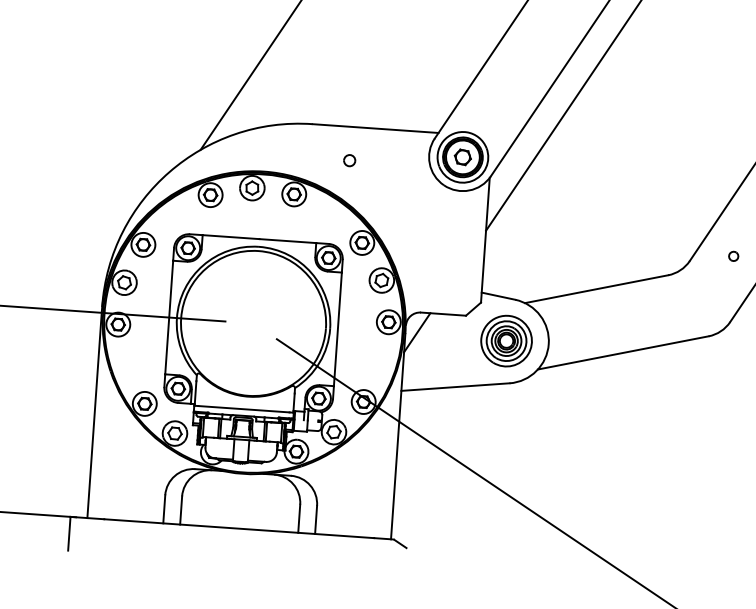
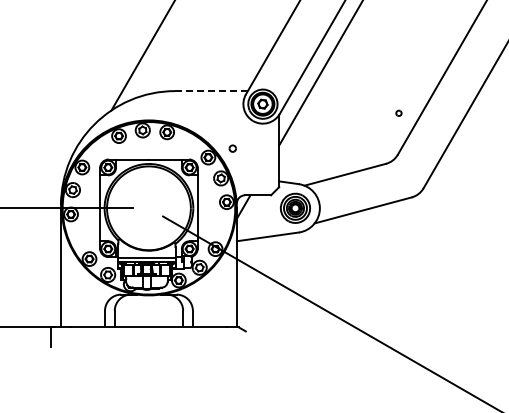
line: (373, 129) -> (210, 91), solid -> dashed
part: (349, 160) -> (232, 148), moved
part: (733, 254) -> (398, 112), moved

